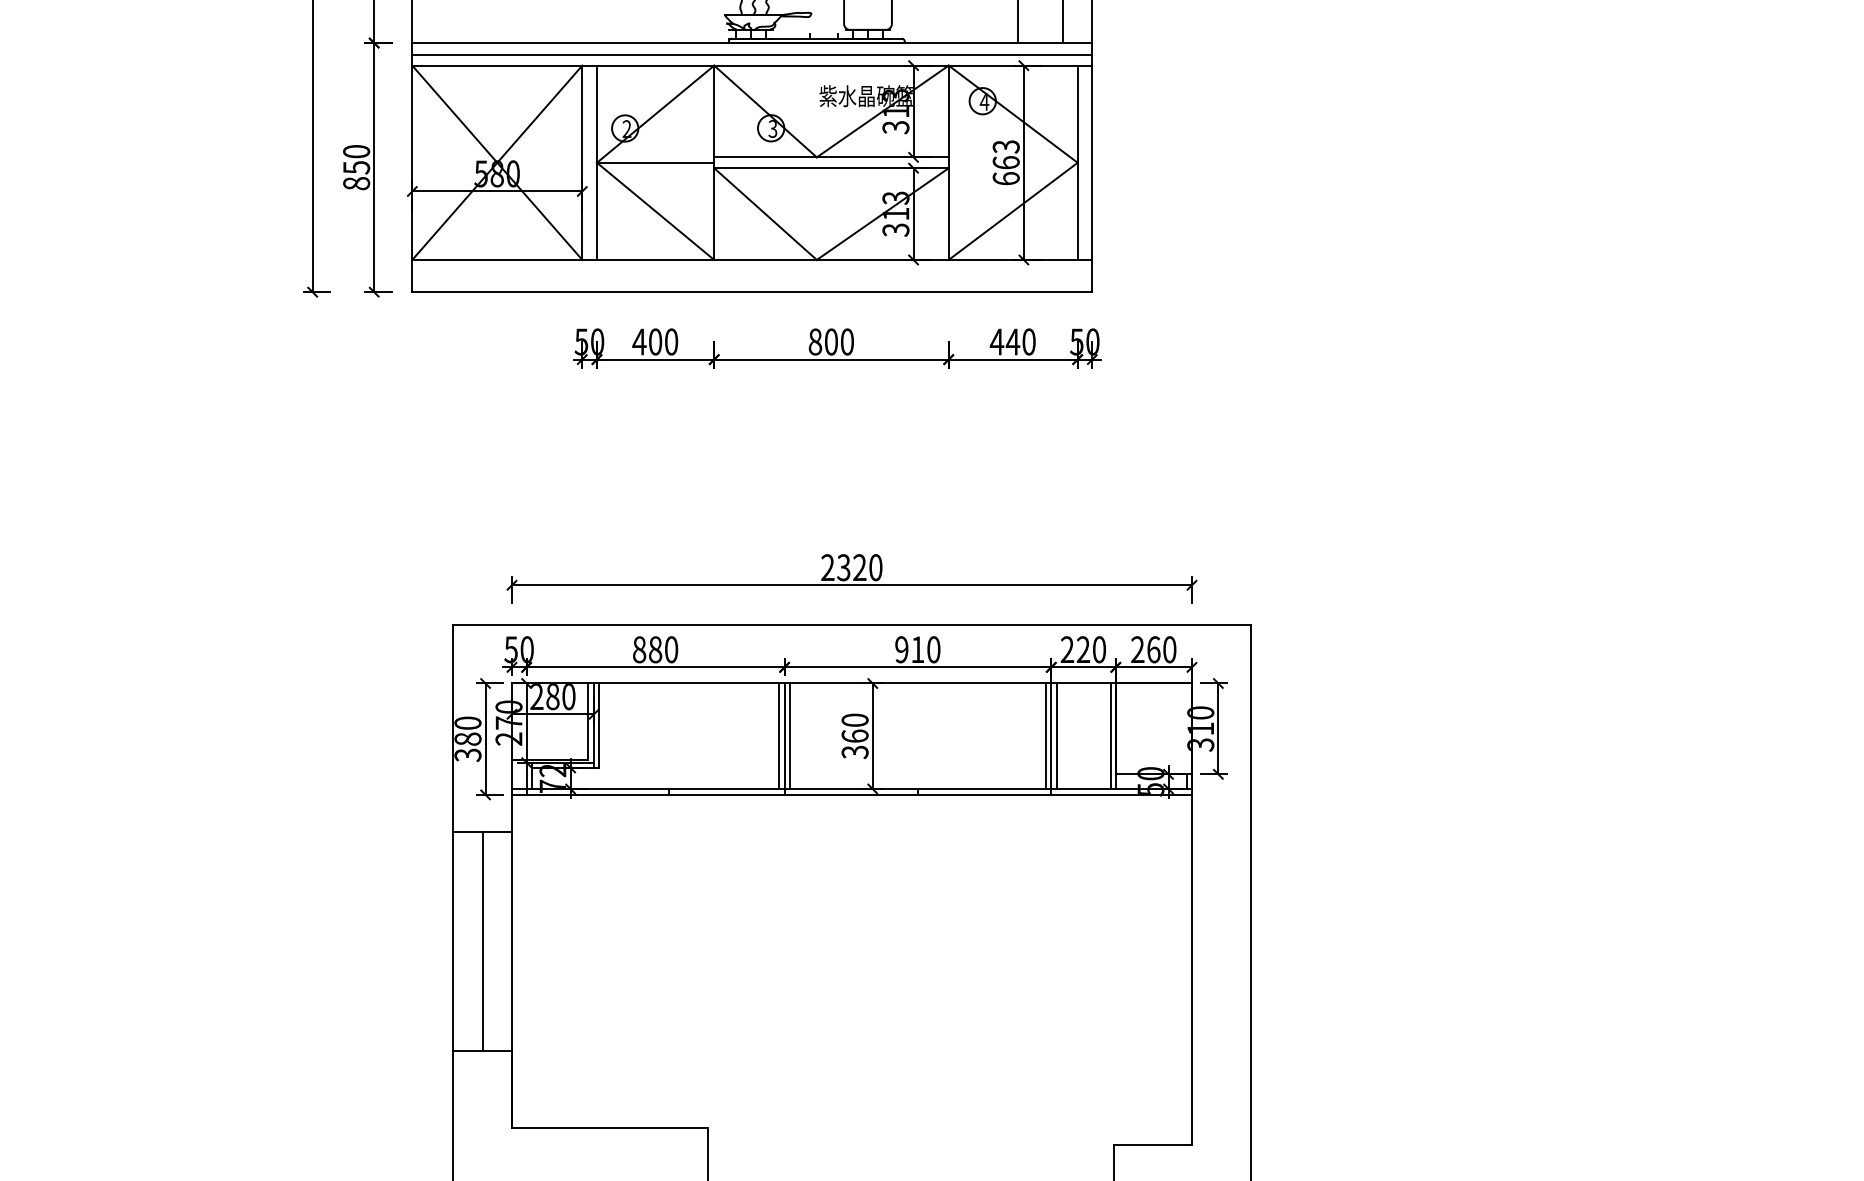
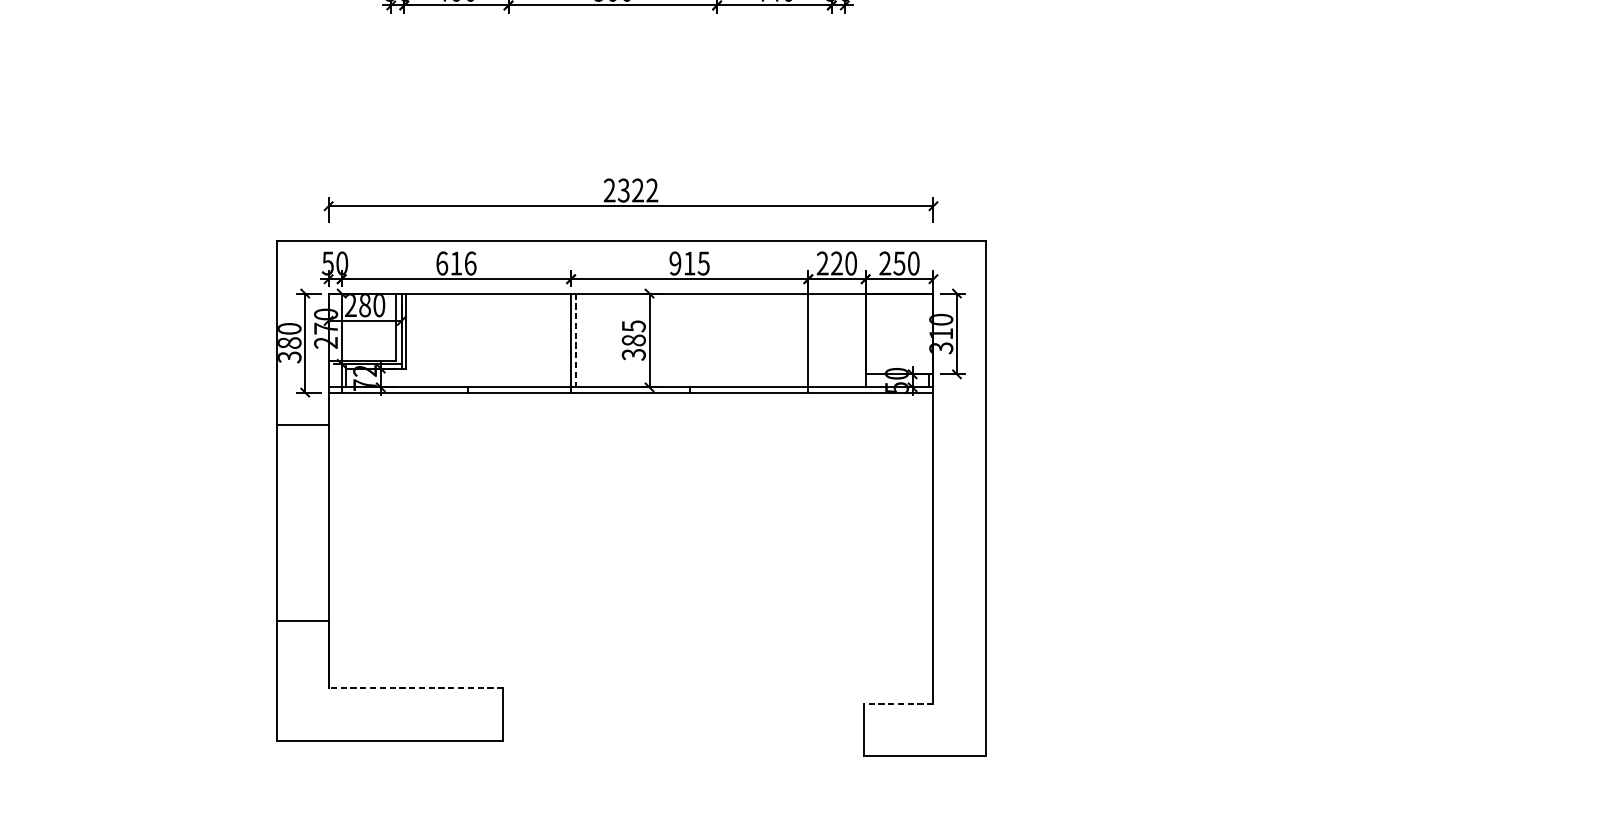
text: (875, 567) -> (651, 190), 2320 -> 2322
text: (655, 649) -> (456, 263), 880 -> 616
text: (933, 649) -> (703, 263), 910 -> 915
text: (1153, 649) -> (899, 263), 260 -> 250
text: (854, 727) -> (633, 332), 360 -> 385
line: (779, 736) -> (566, 340), removed
line: (789, 736) -> (575, 340), solid -> dashed
line: (1046, 736) -> (804, 340), removed
line: (1056, 736) -> (812, 340), removed
line: (1110, 736) -> (860, 340), removed
line: (482, 941) -> (302, 523), removed
line: (609, 1127) -> (415, 688), solid -> dashed
line: (1153, 1145) -> (899, 704), solid -> dashed

